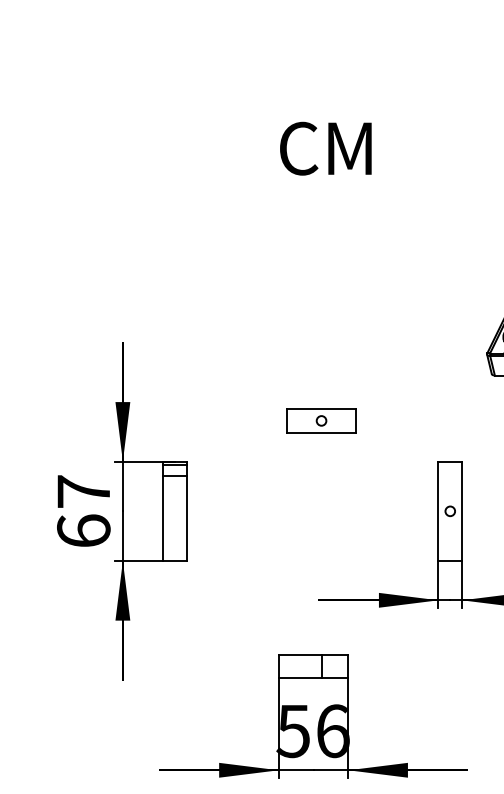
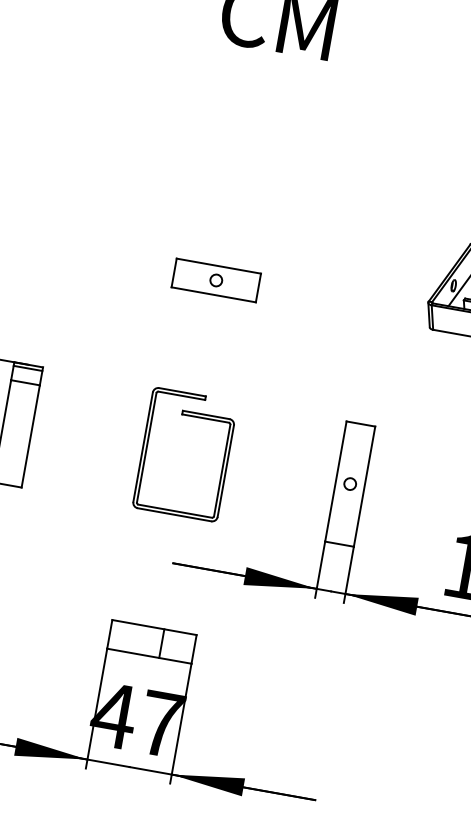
part: (321, 420) -> (216, 279), moved
part: (313, 479) -> (192, 416), added
text: (312, 731) -> (136, 720), 56 -> 47

